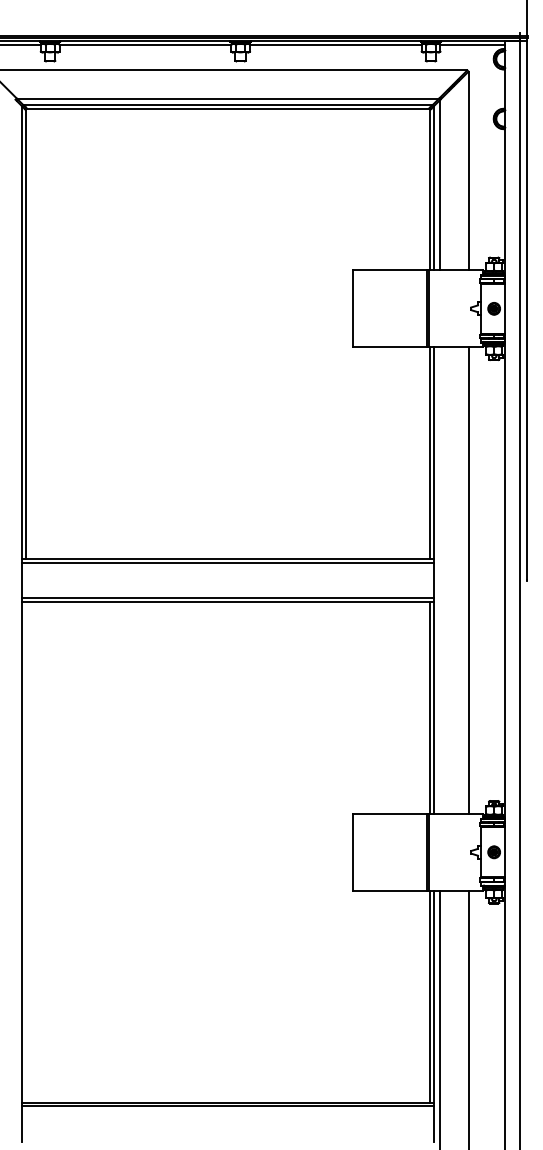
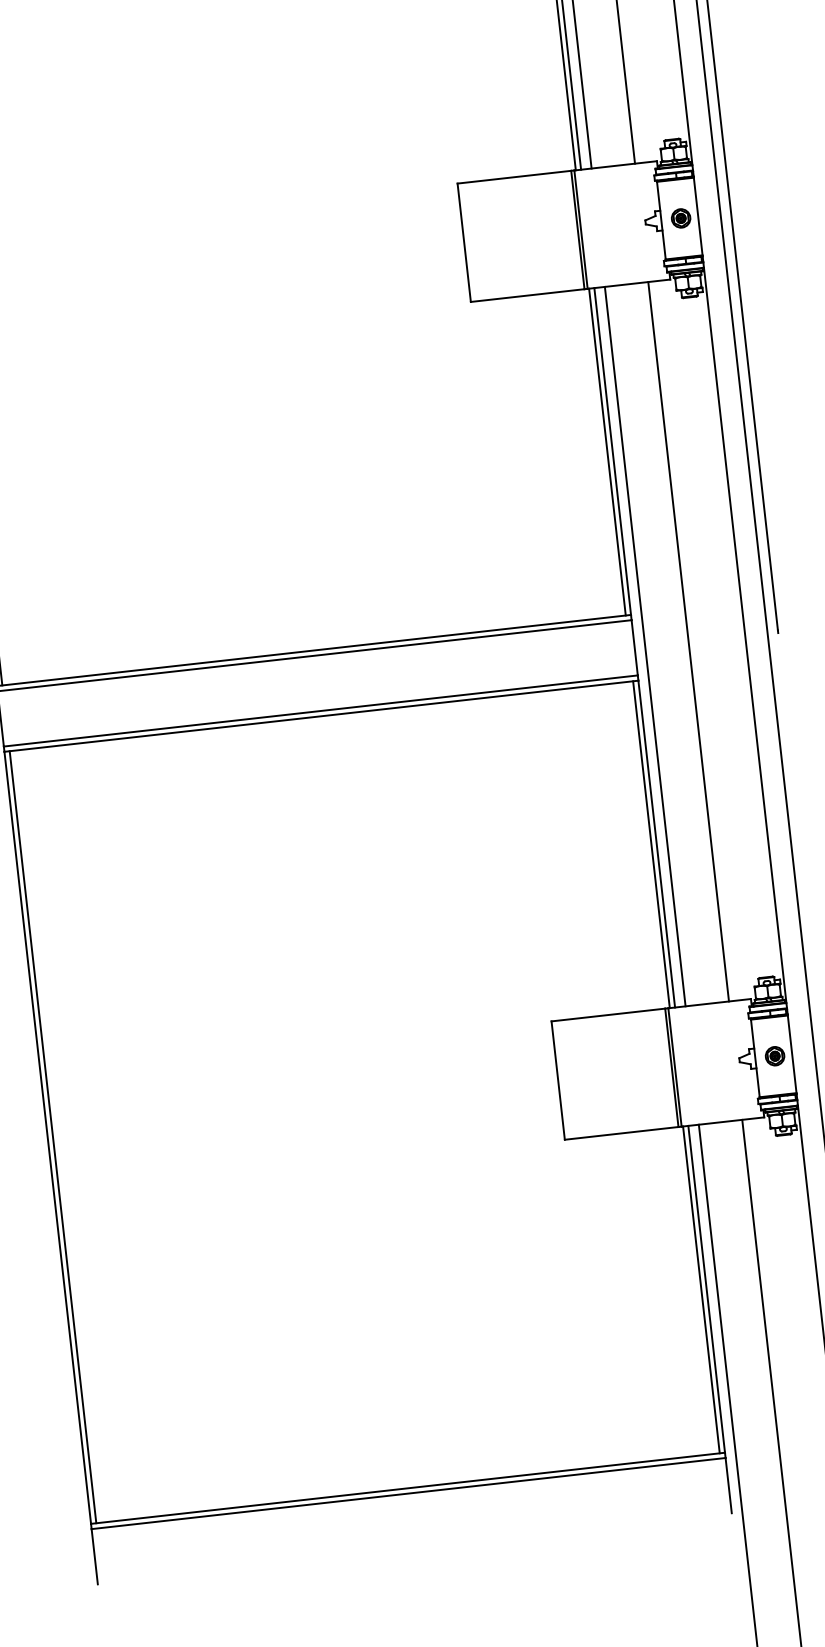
line: (440, 580) -> (645, 646), added
line: (25, 851) -> (52, 1136), added

